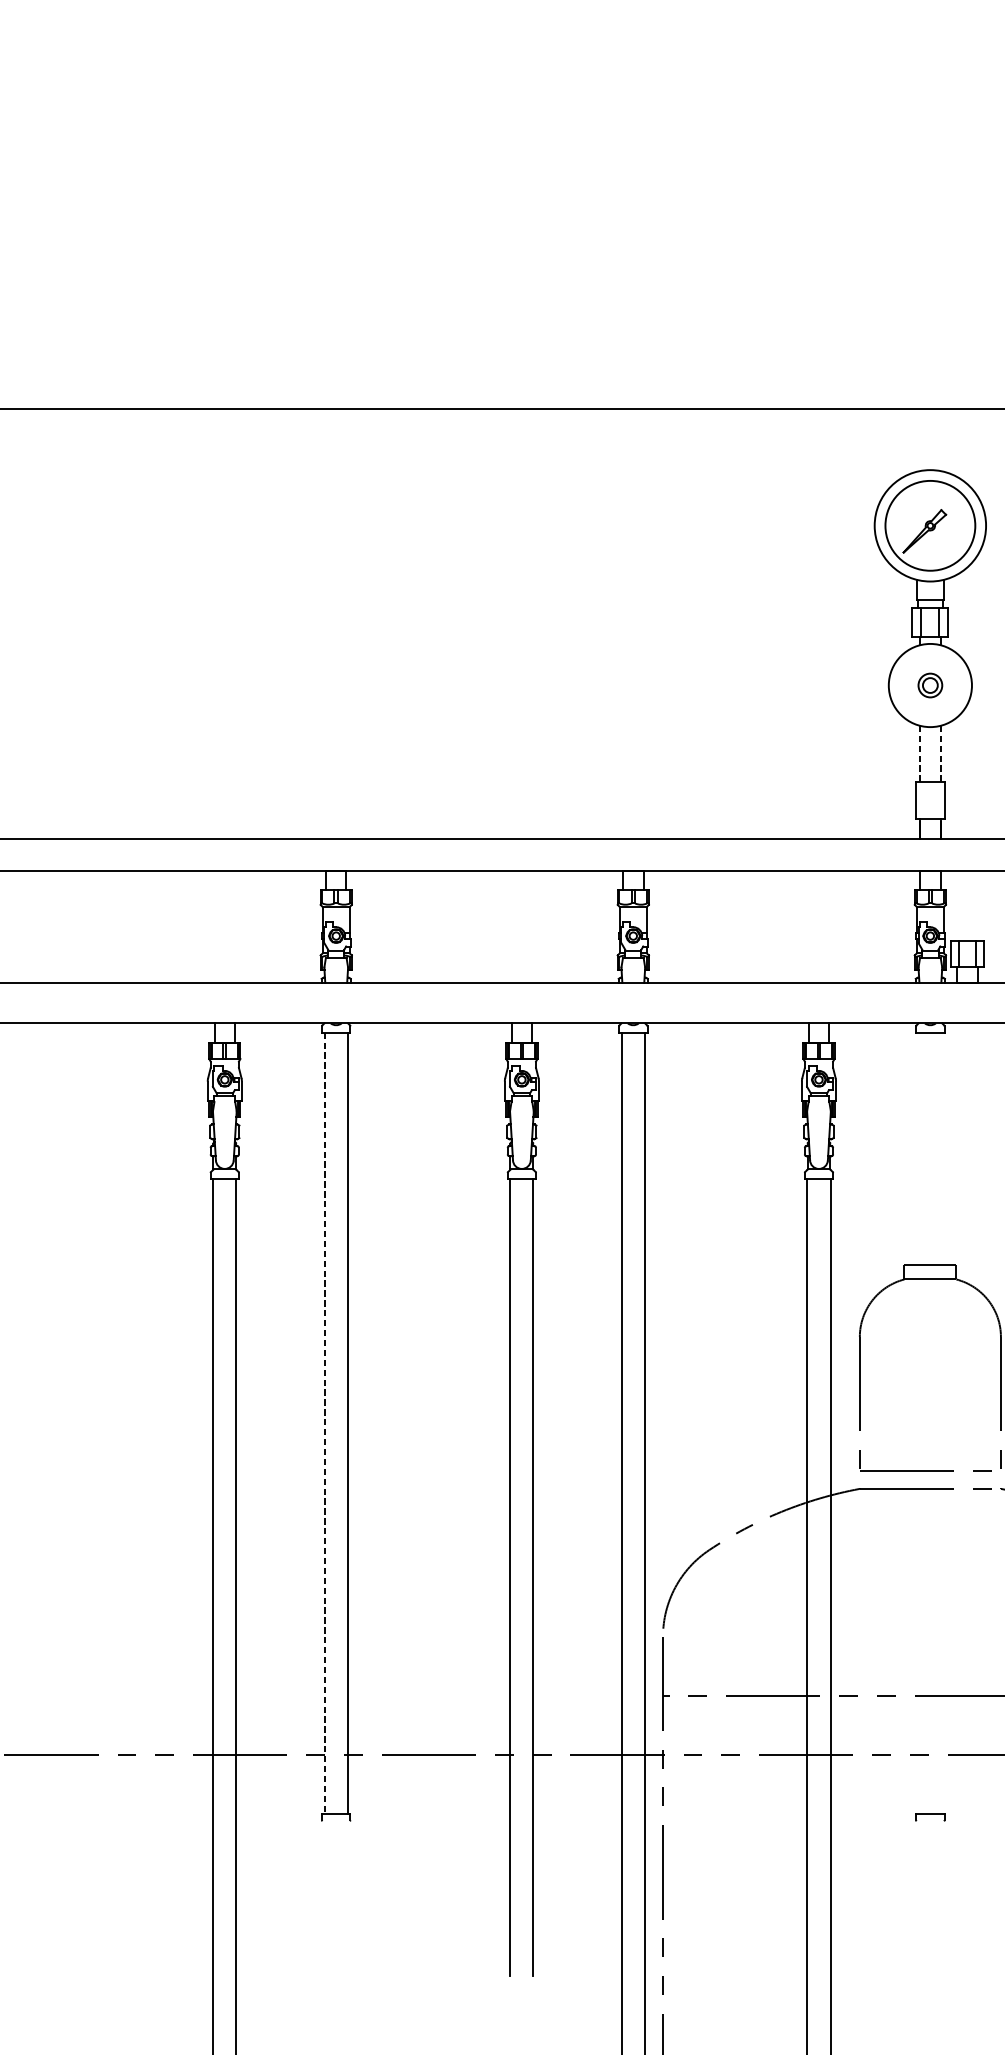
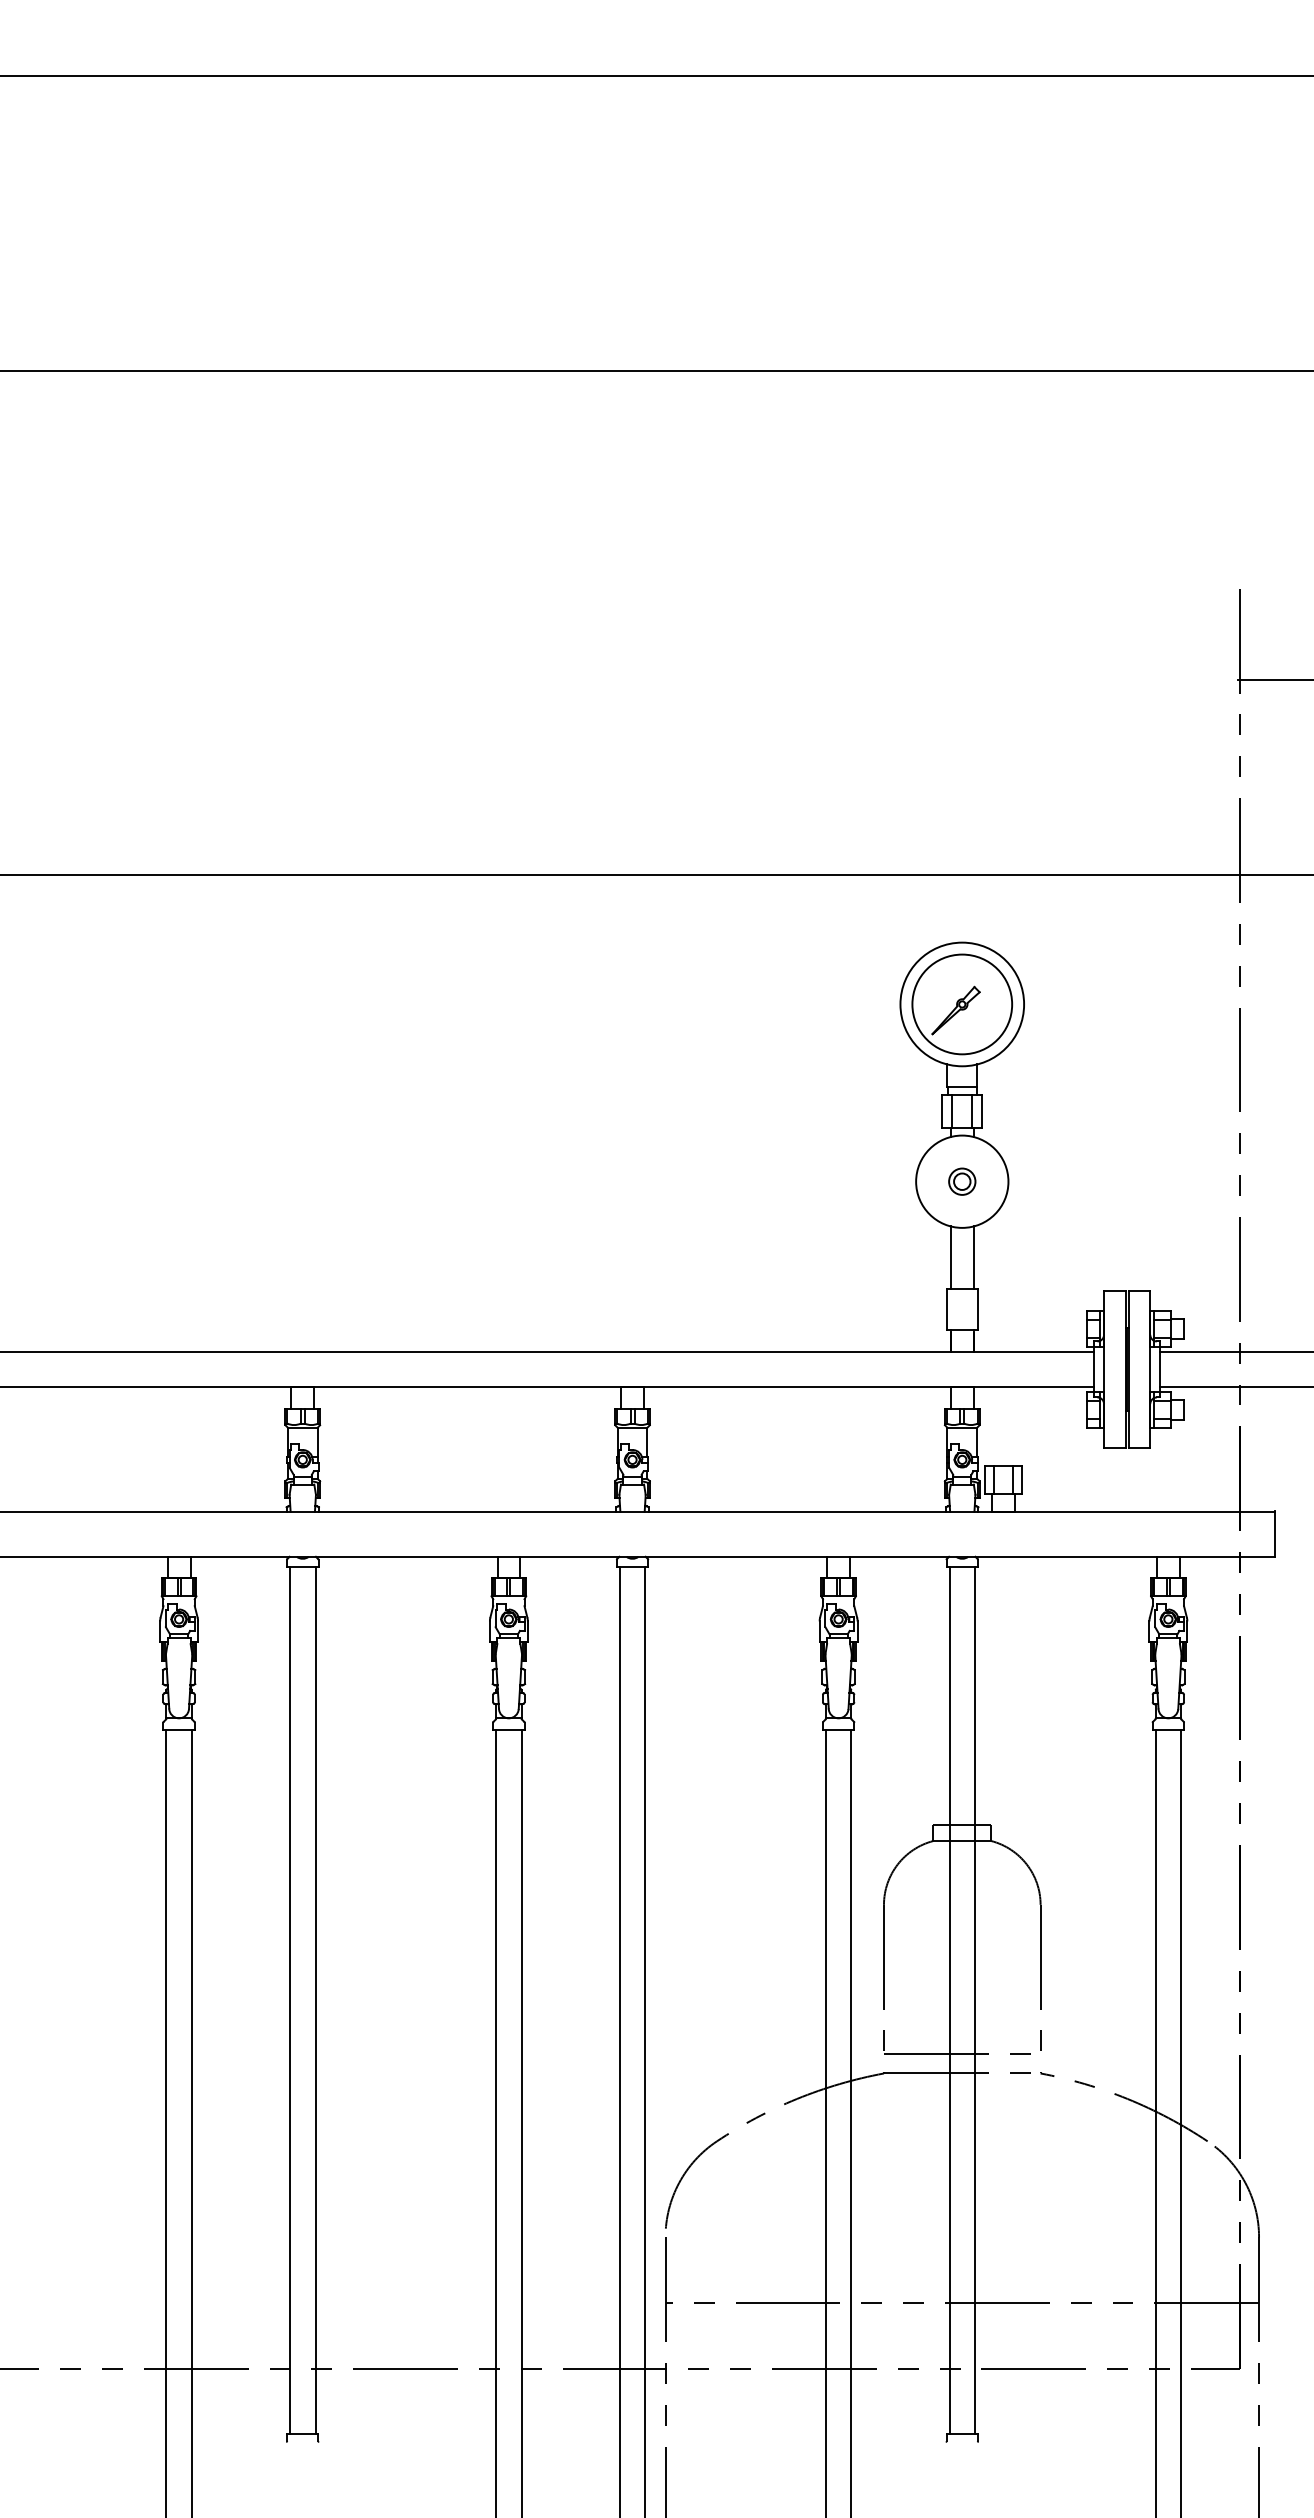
line: (919, 754) -> (950, 1258), dashed -> solid
line: (940, 754) -> (973, 1258), dashed -> solid
line: (325, 1423) -> (290, 2000), dashed -> solid
line: (918, 1423) -> (949, 2000), added
line: (942, 1423) -> (975, 2000), added

